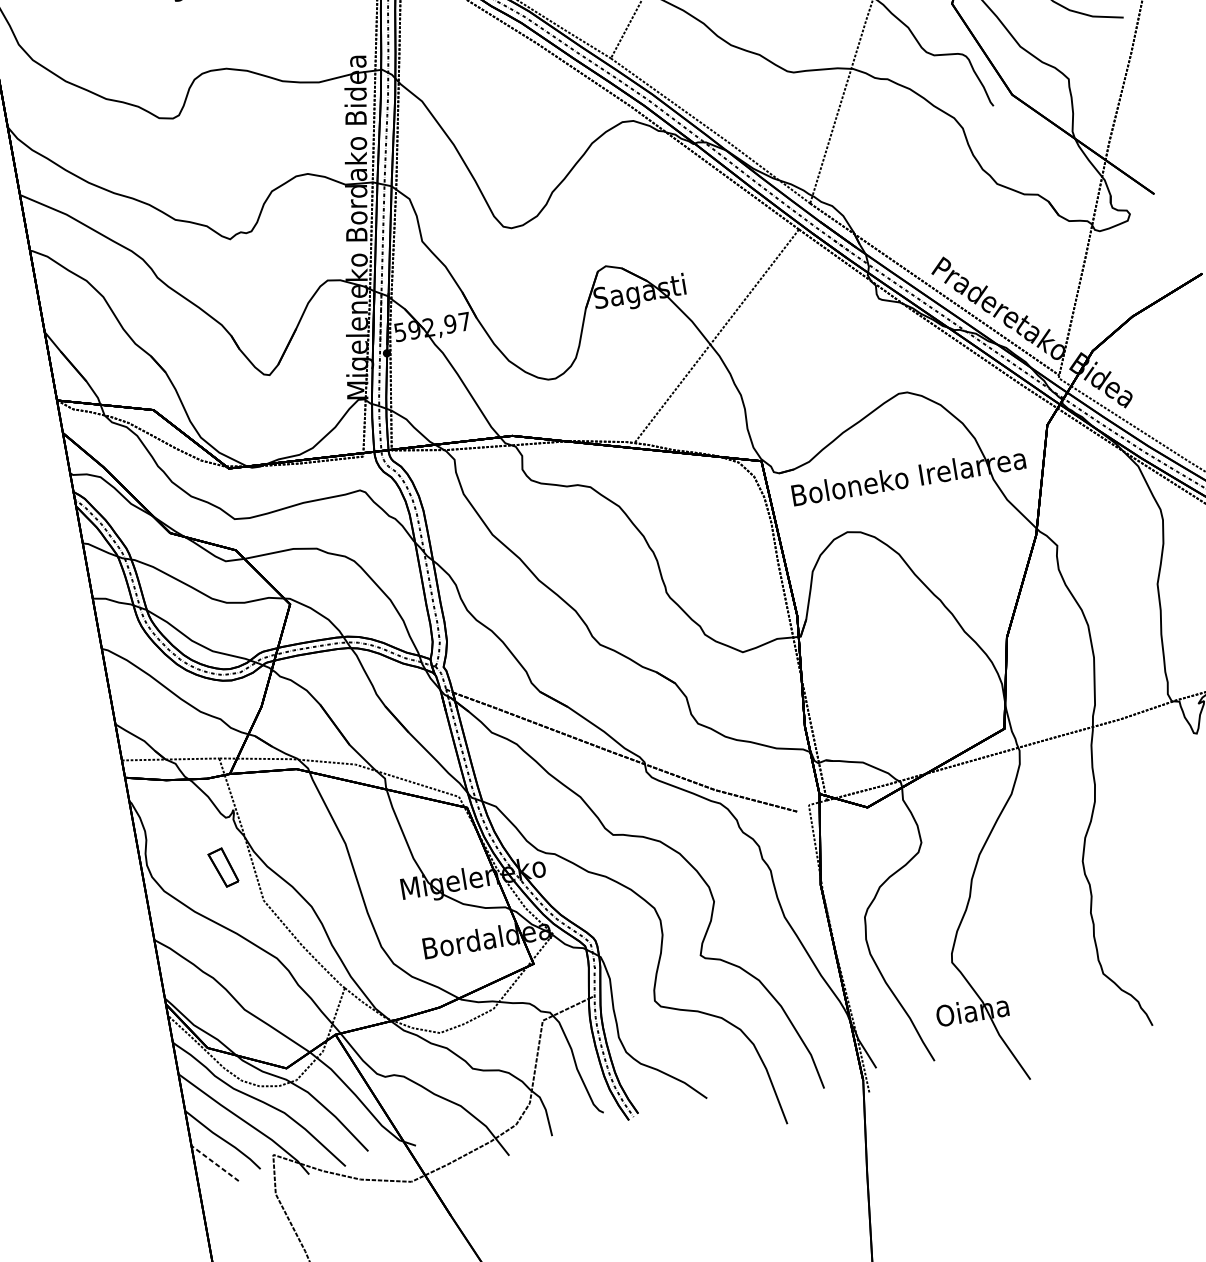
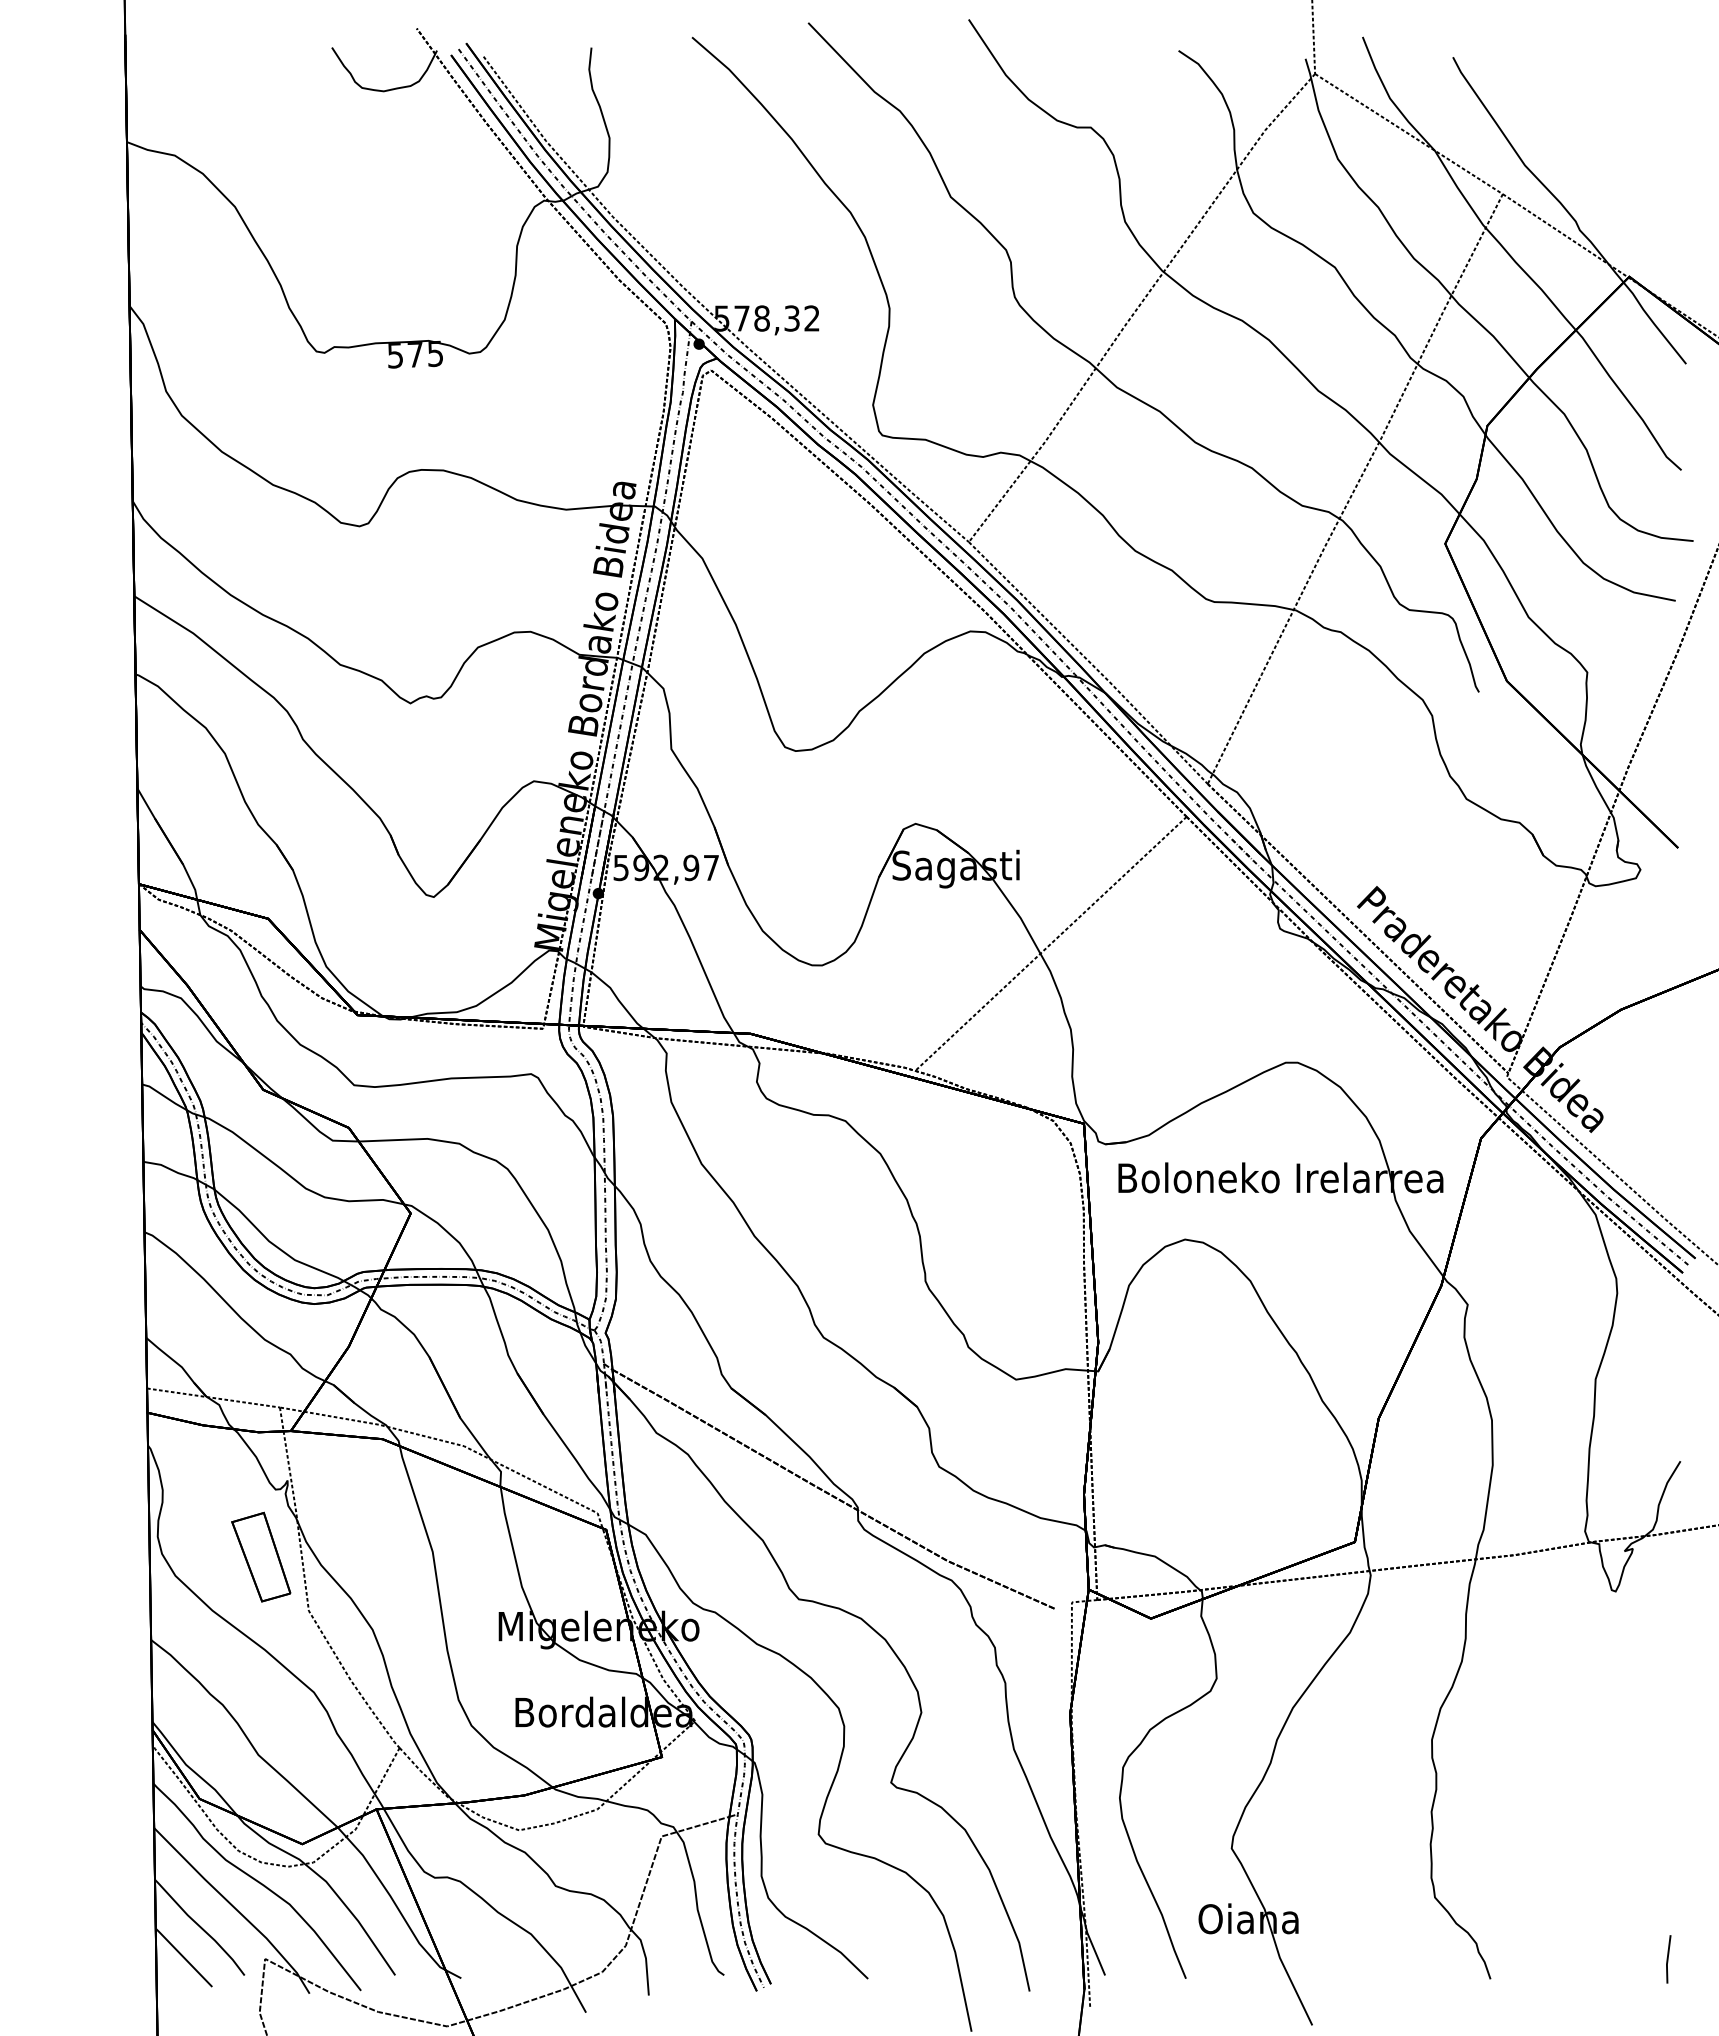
part: (223, 867) -> (261, 1556), size x1.67
line: (214, 1163) -> (183, 1957), dashed -> solid

